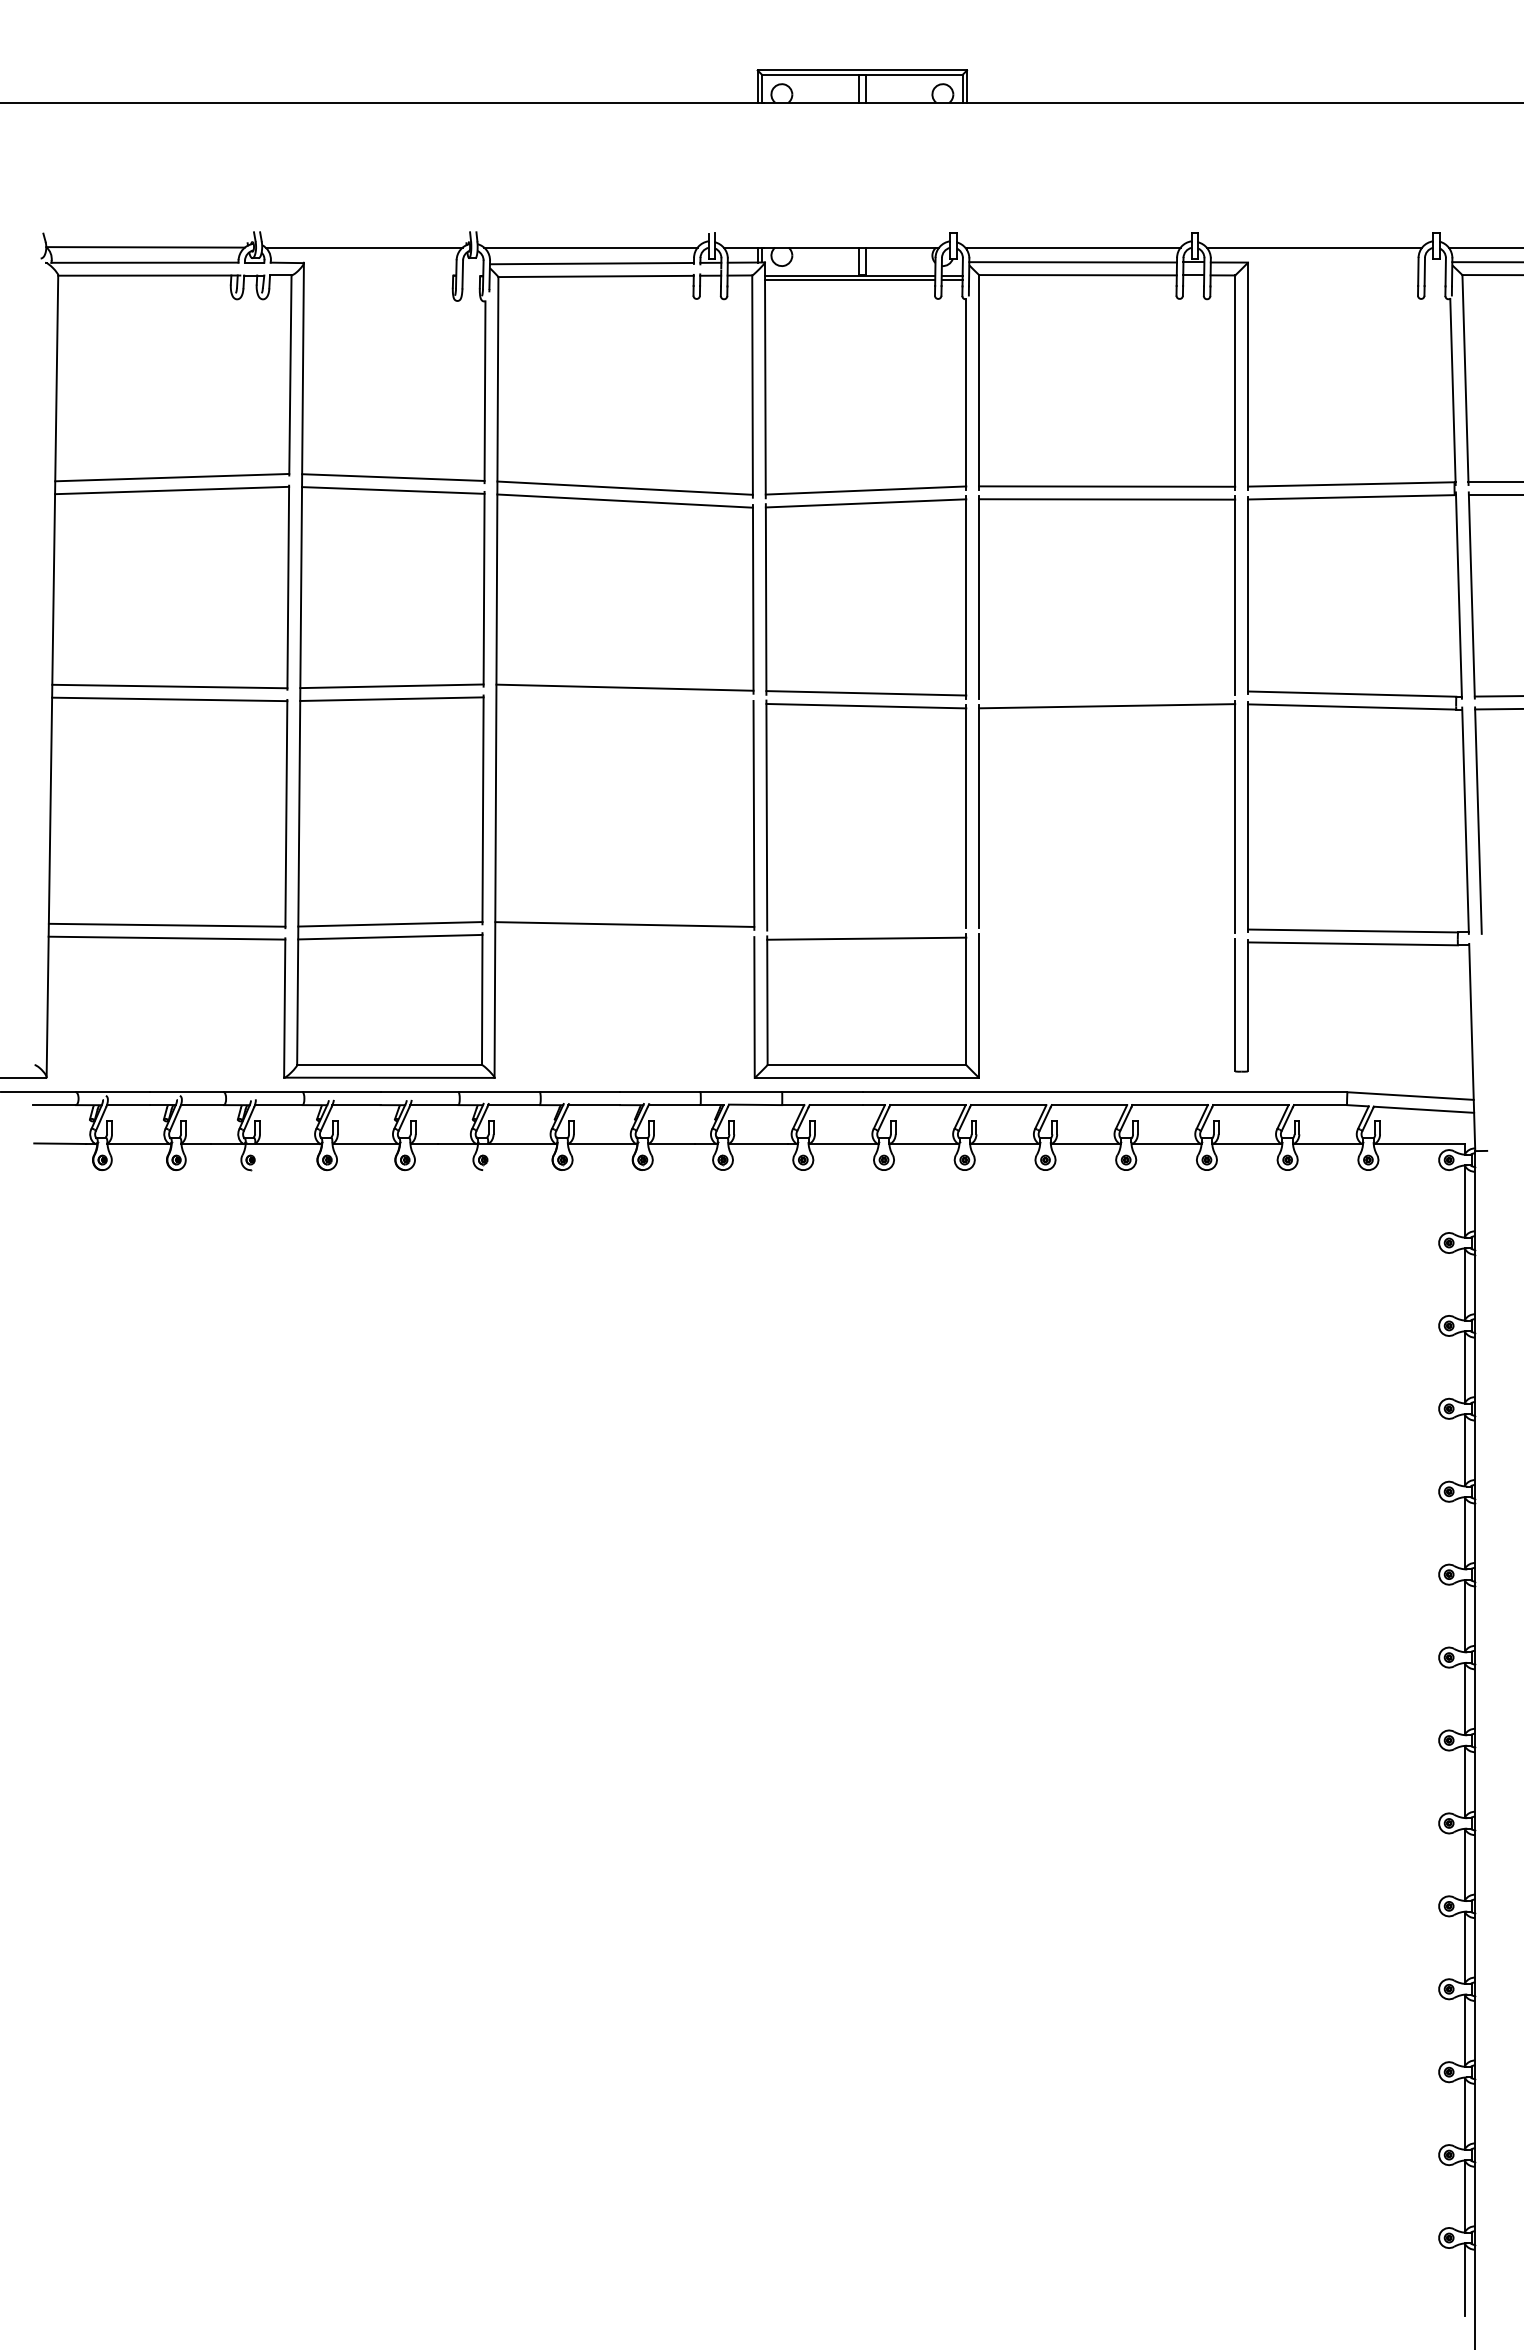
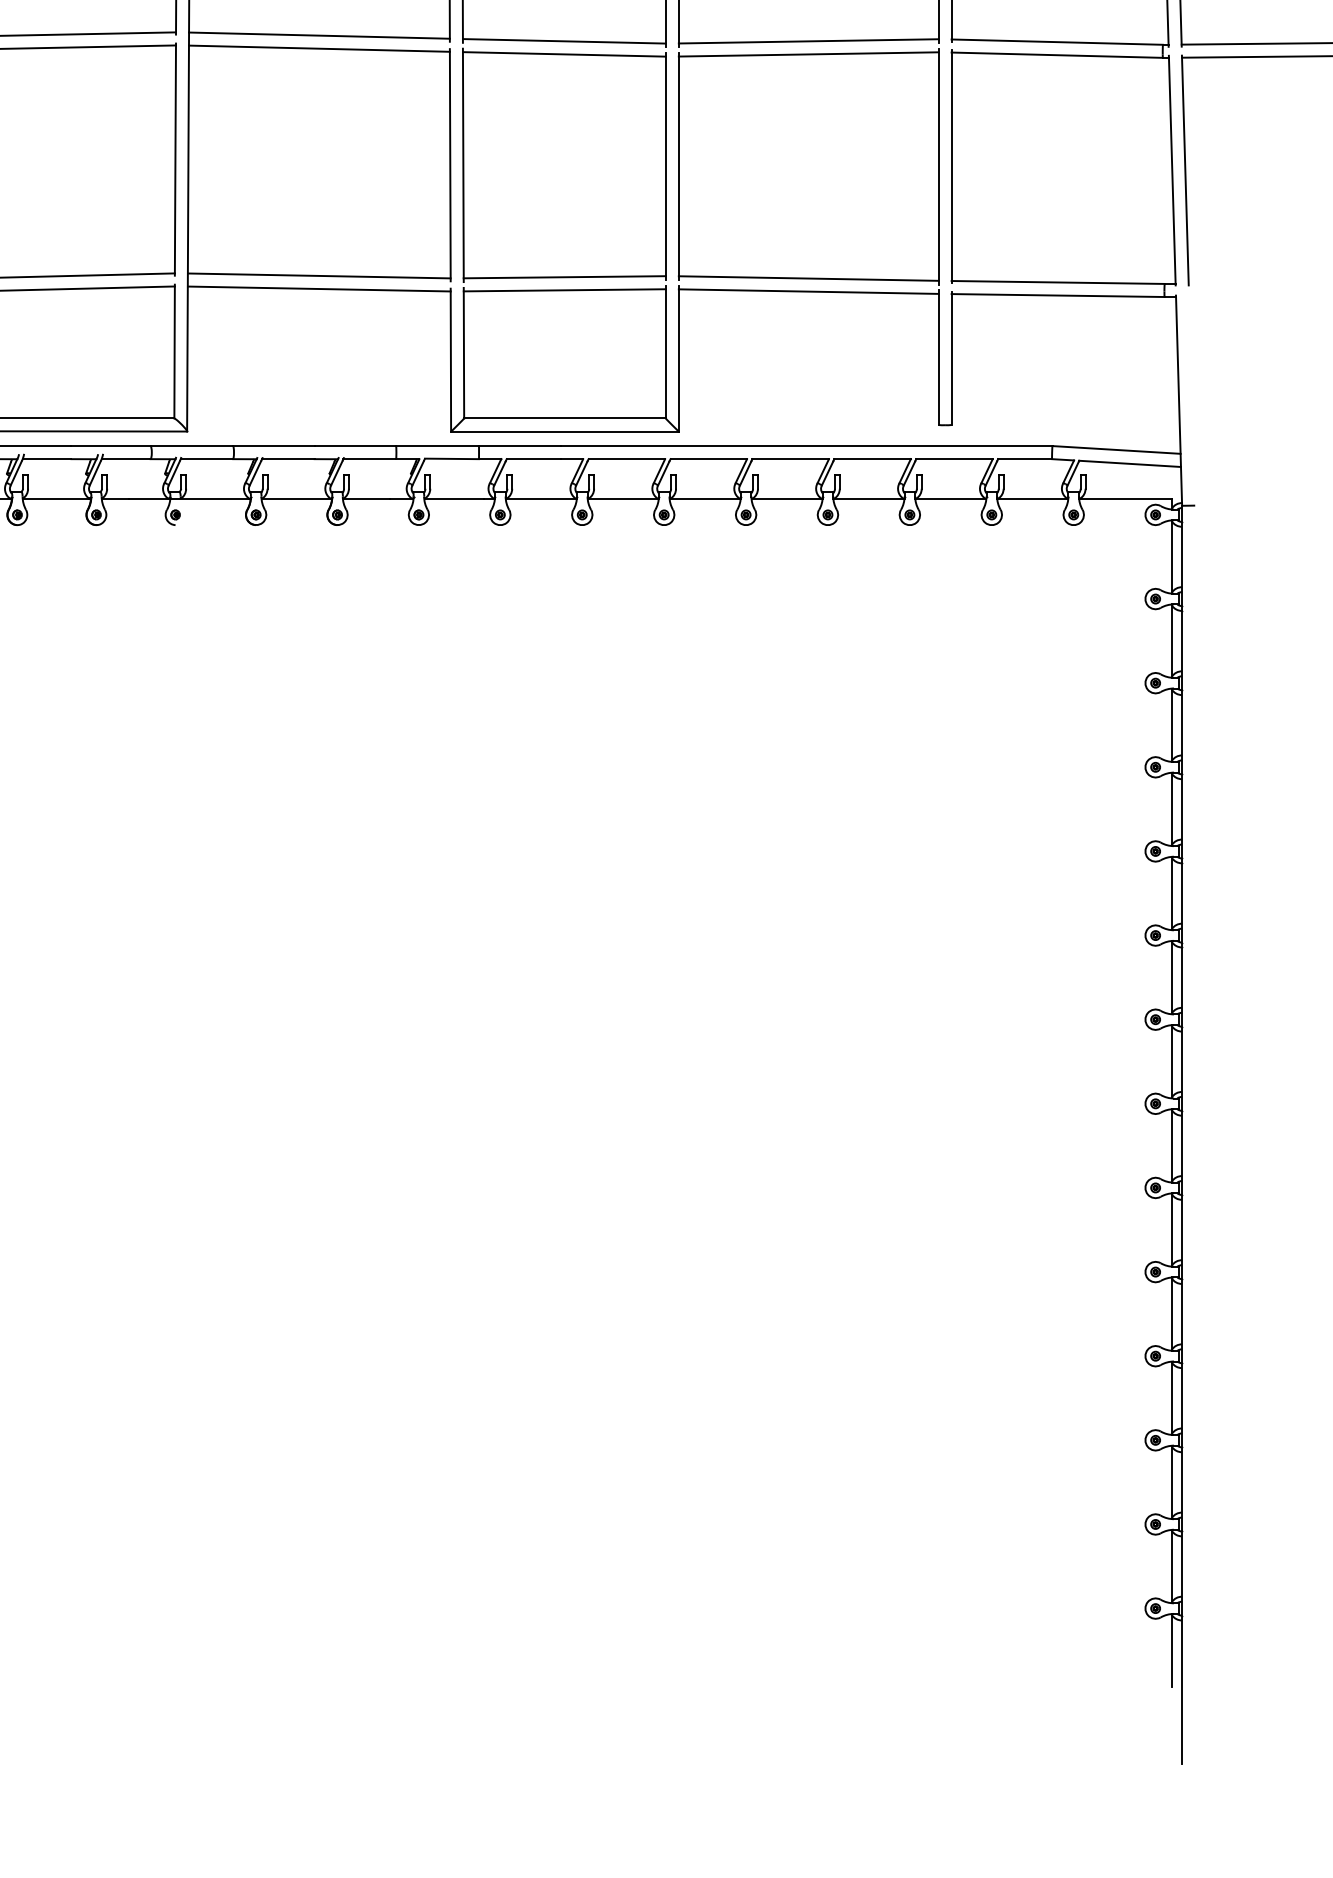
line: (1107, 693) -> (809, 41), added
line: (624, 700) -> (318, 48), added
line: (866, 925) -> (564, 276), added
line: (1107, 926) -> (809, 277), added
line: (624, 937) -> (318, 289), added
line: (1107, 939) -> (809, 291), added

